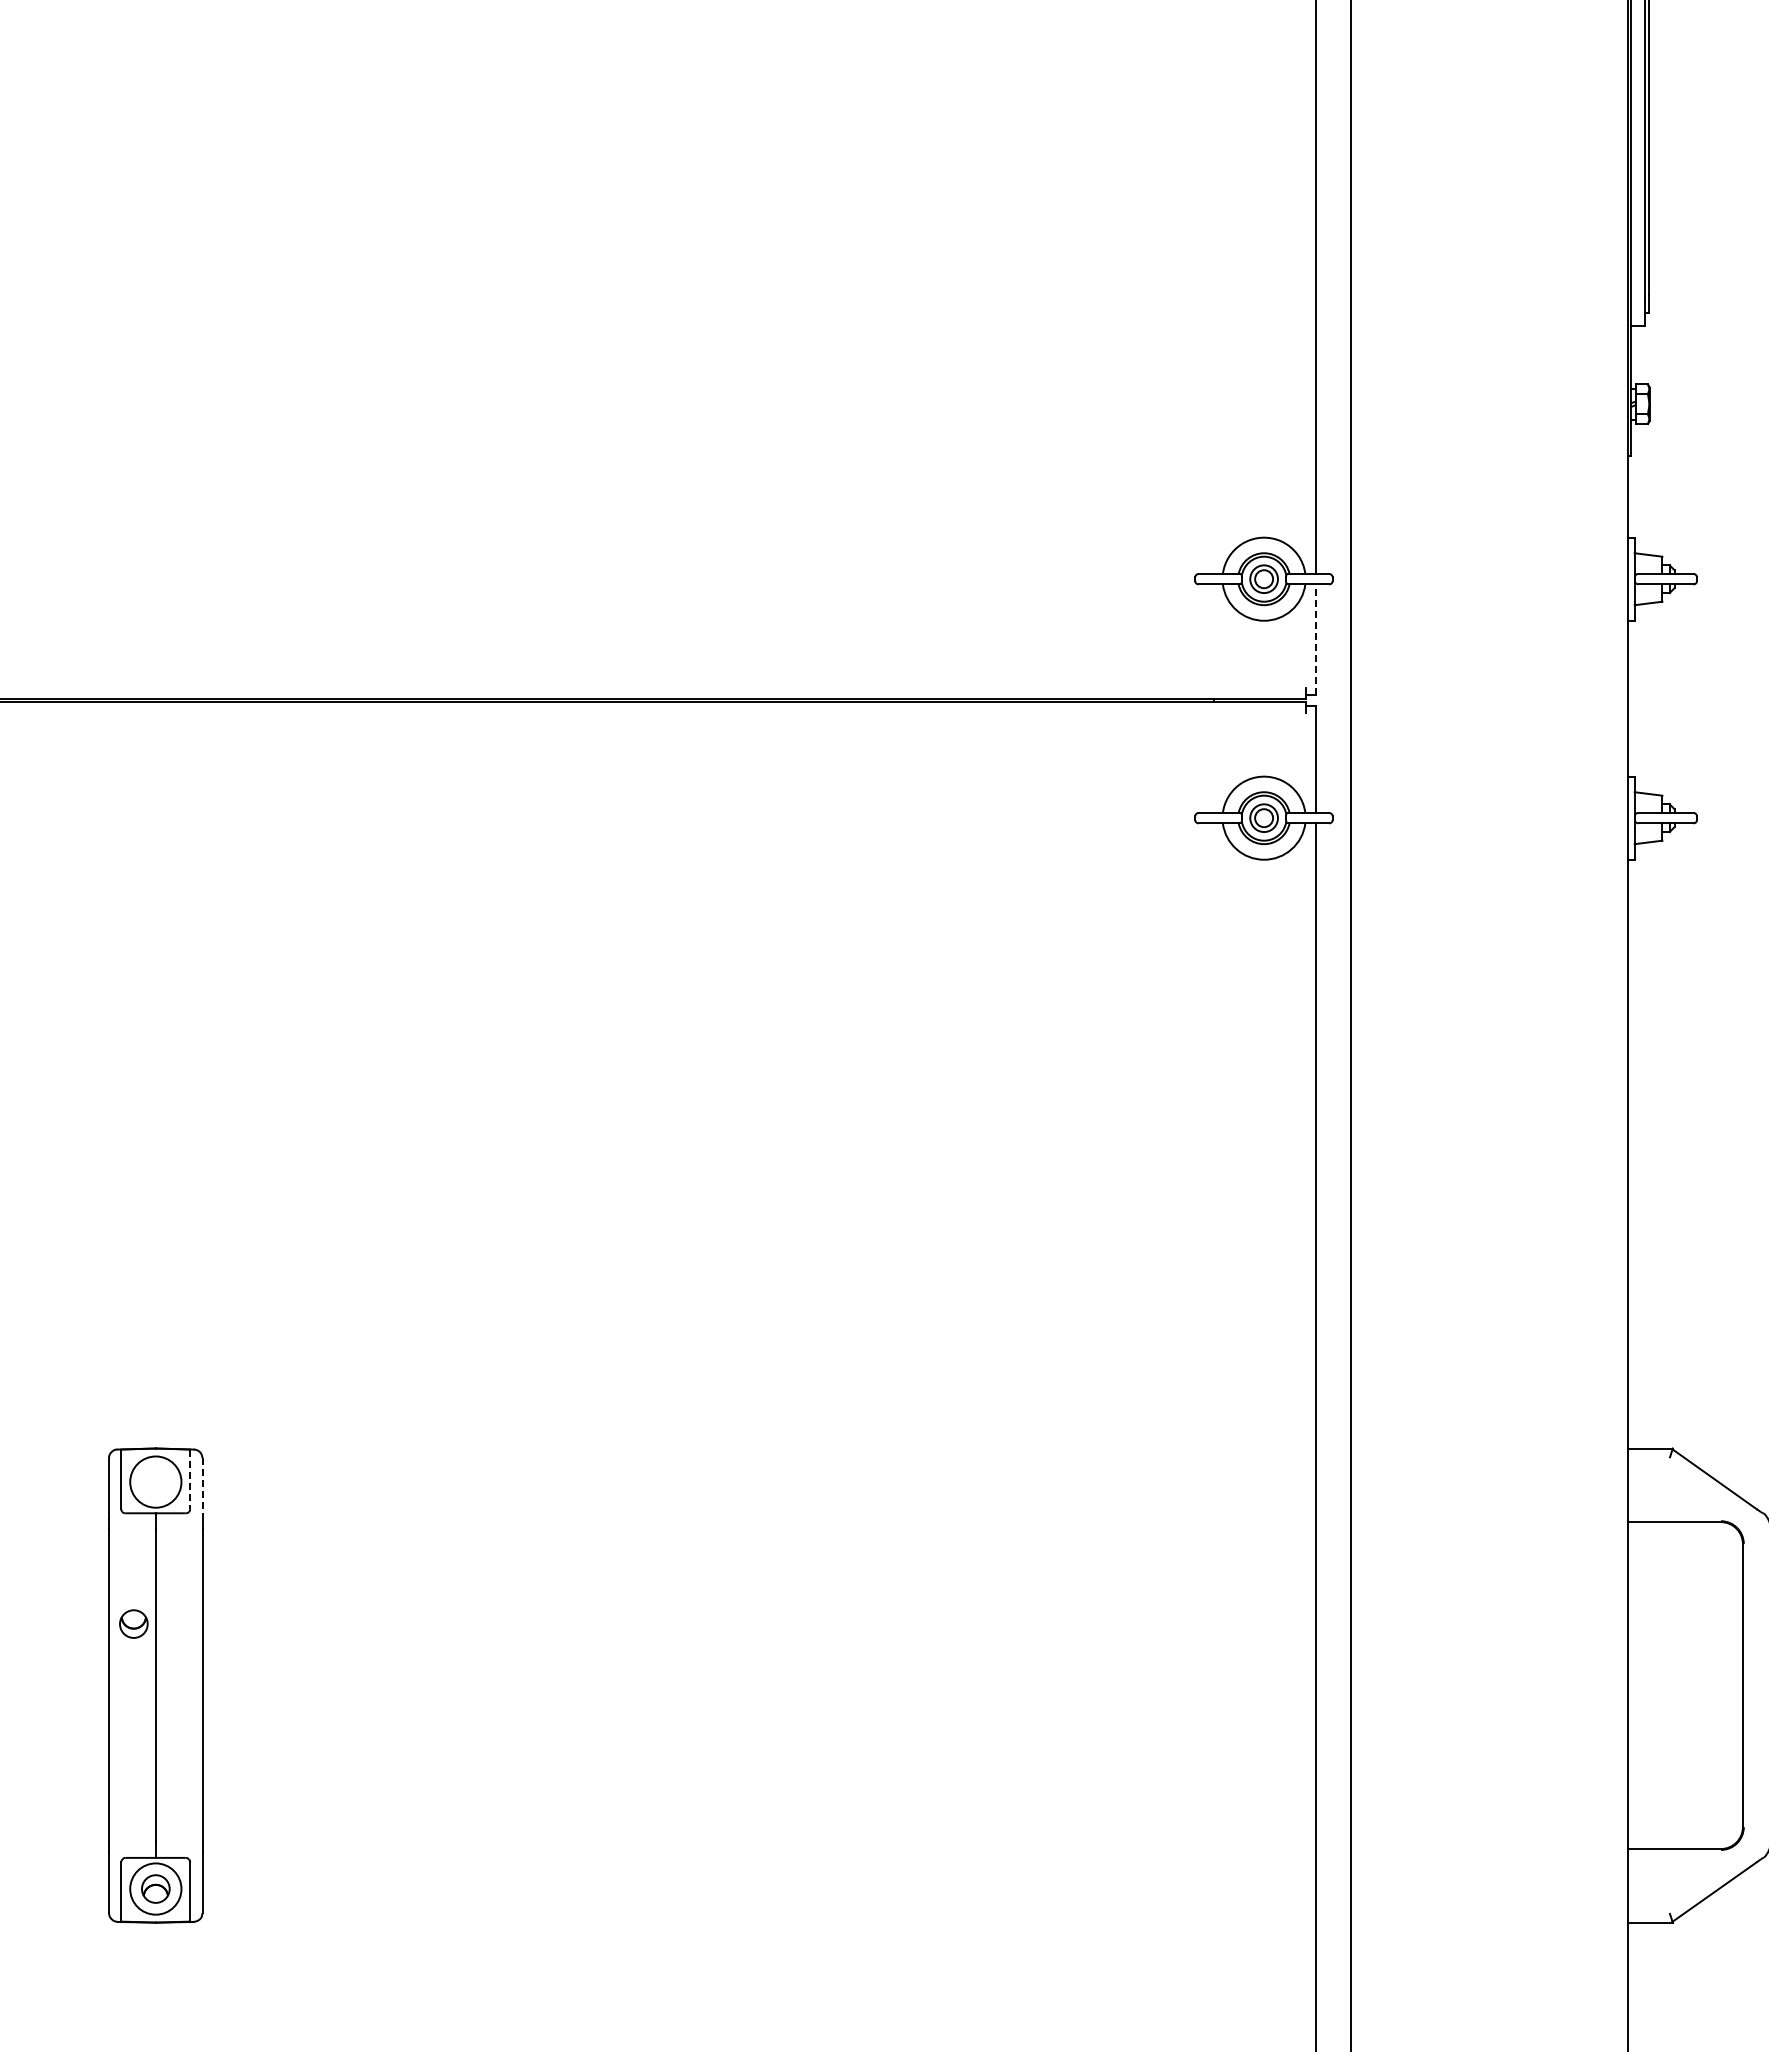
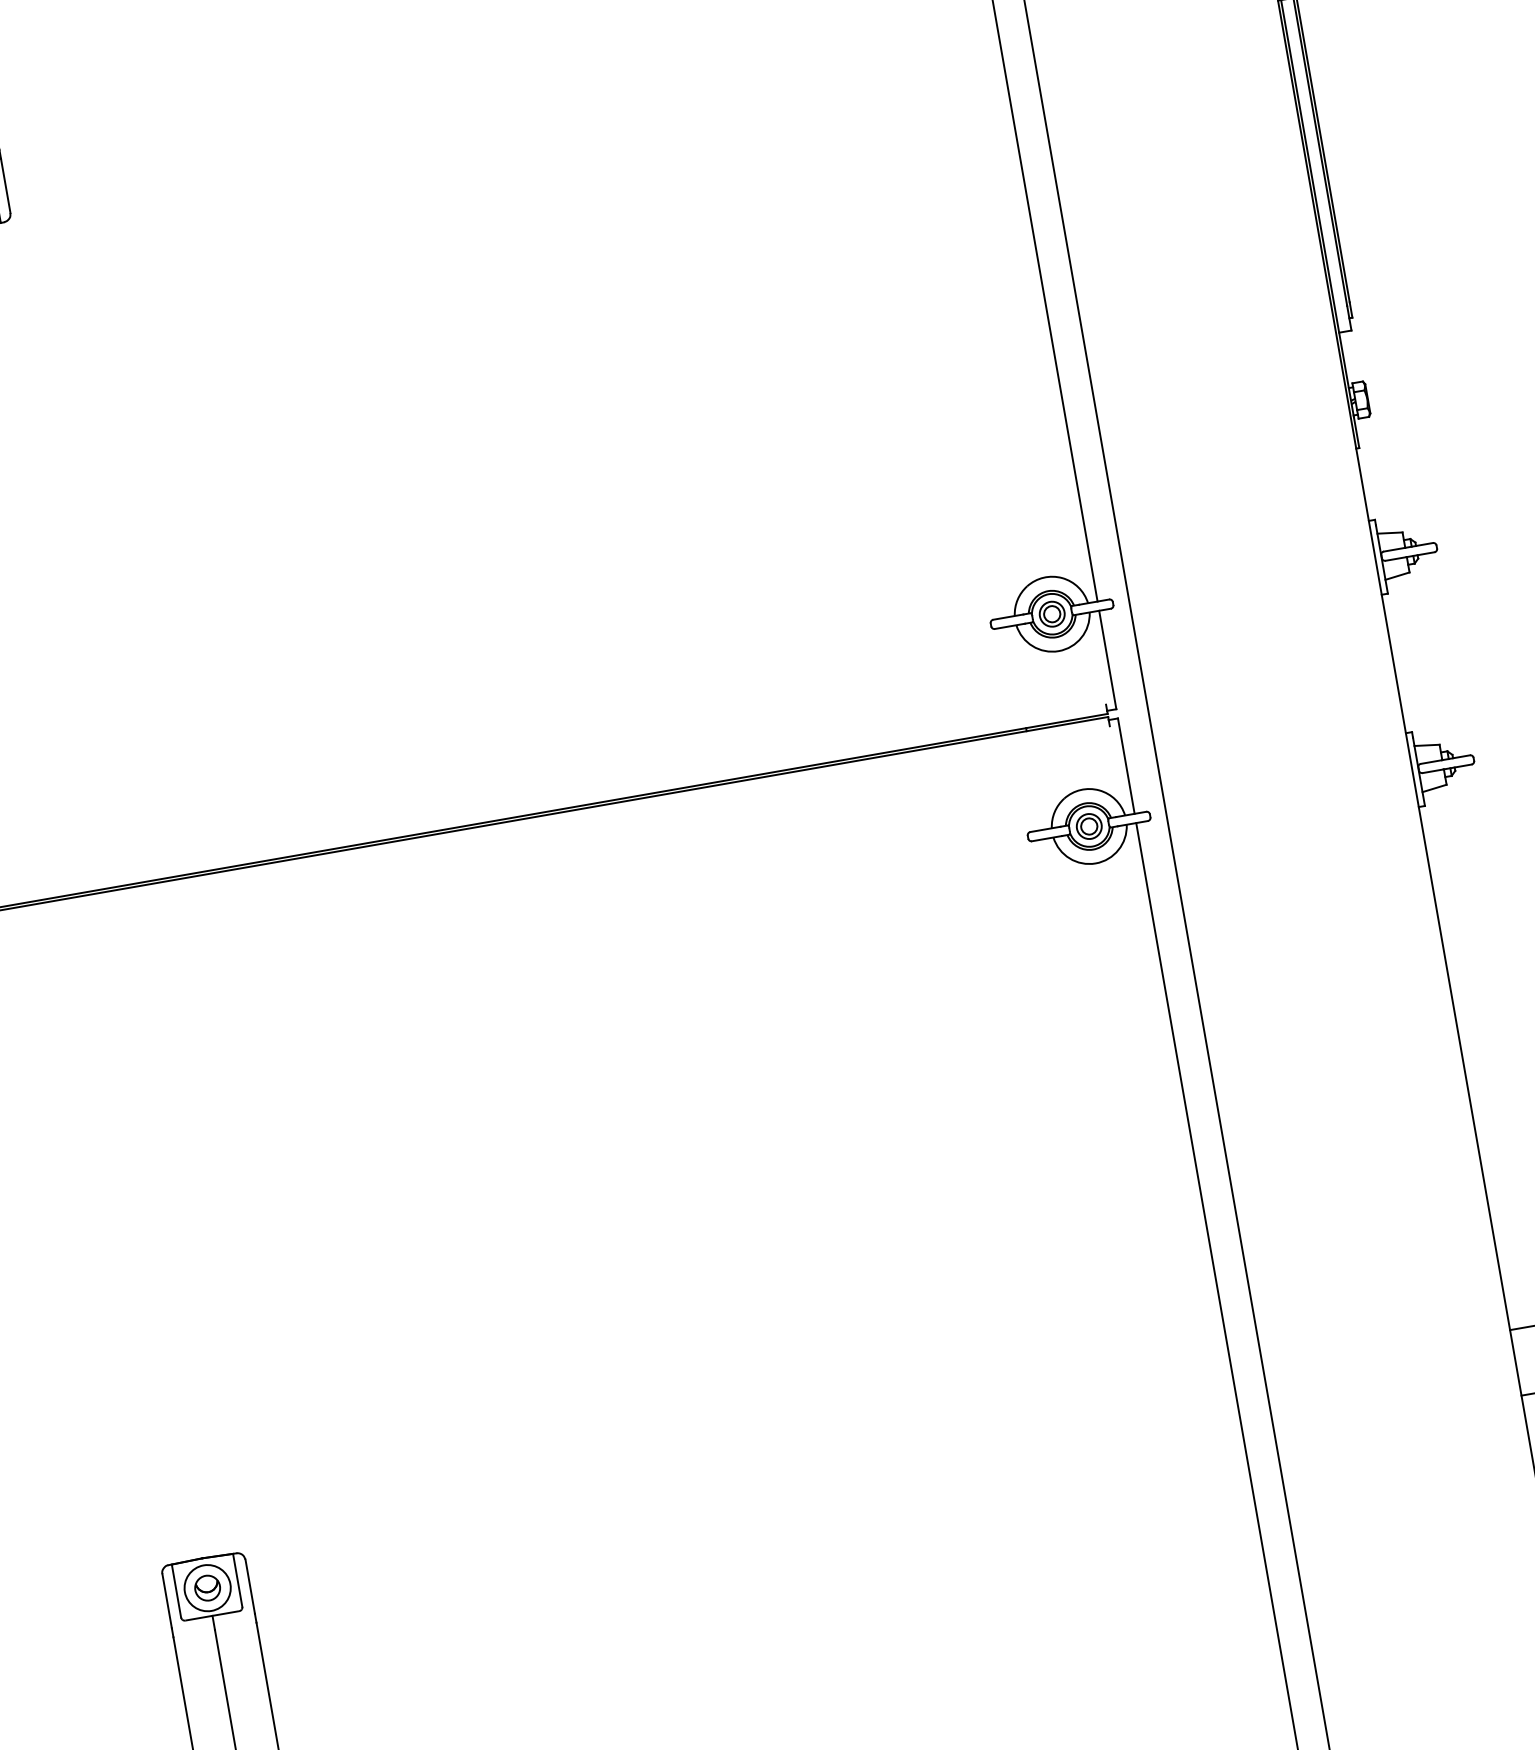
line: (1316, 639) -> (1108, 659), dashed -> solid
line: (190, 1479) -> (238, 1580), dashed -> solid
line: (202, 1489) -> (250, 1587), dashed -> solid
part: (133, 1623) -> (207, 1587), moved

